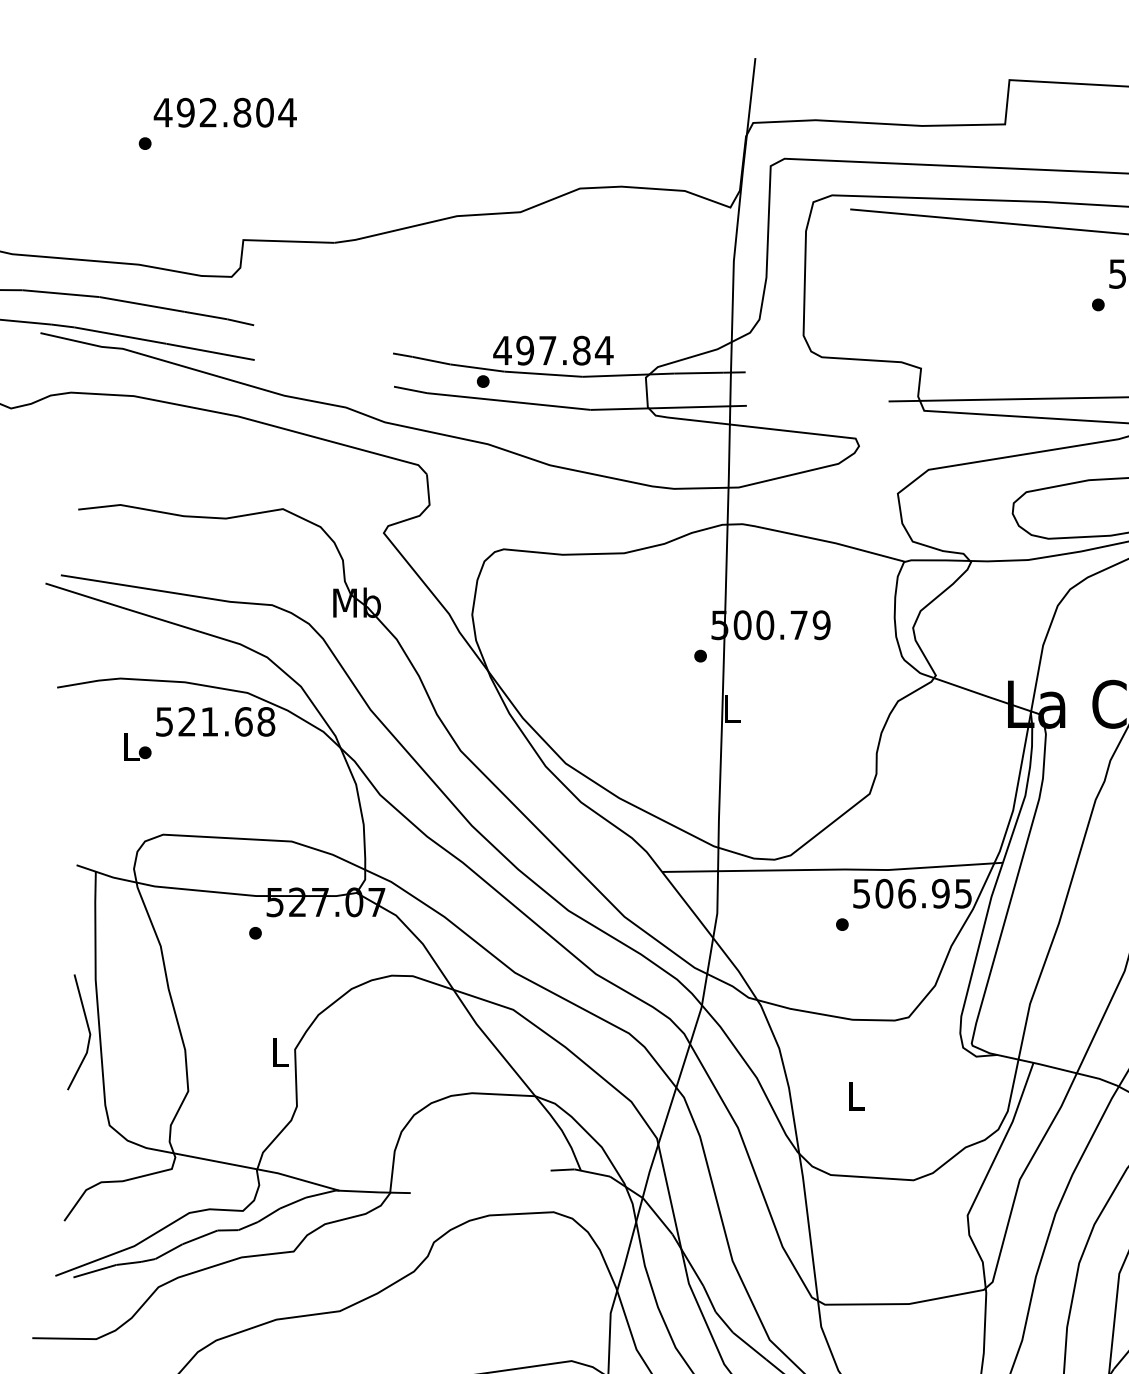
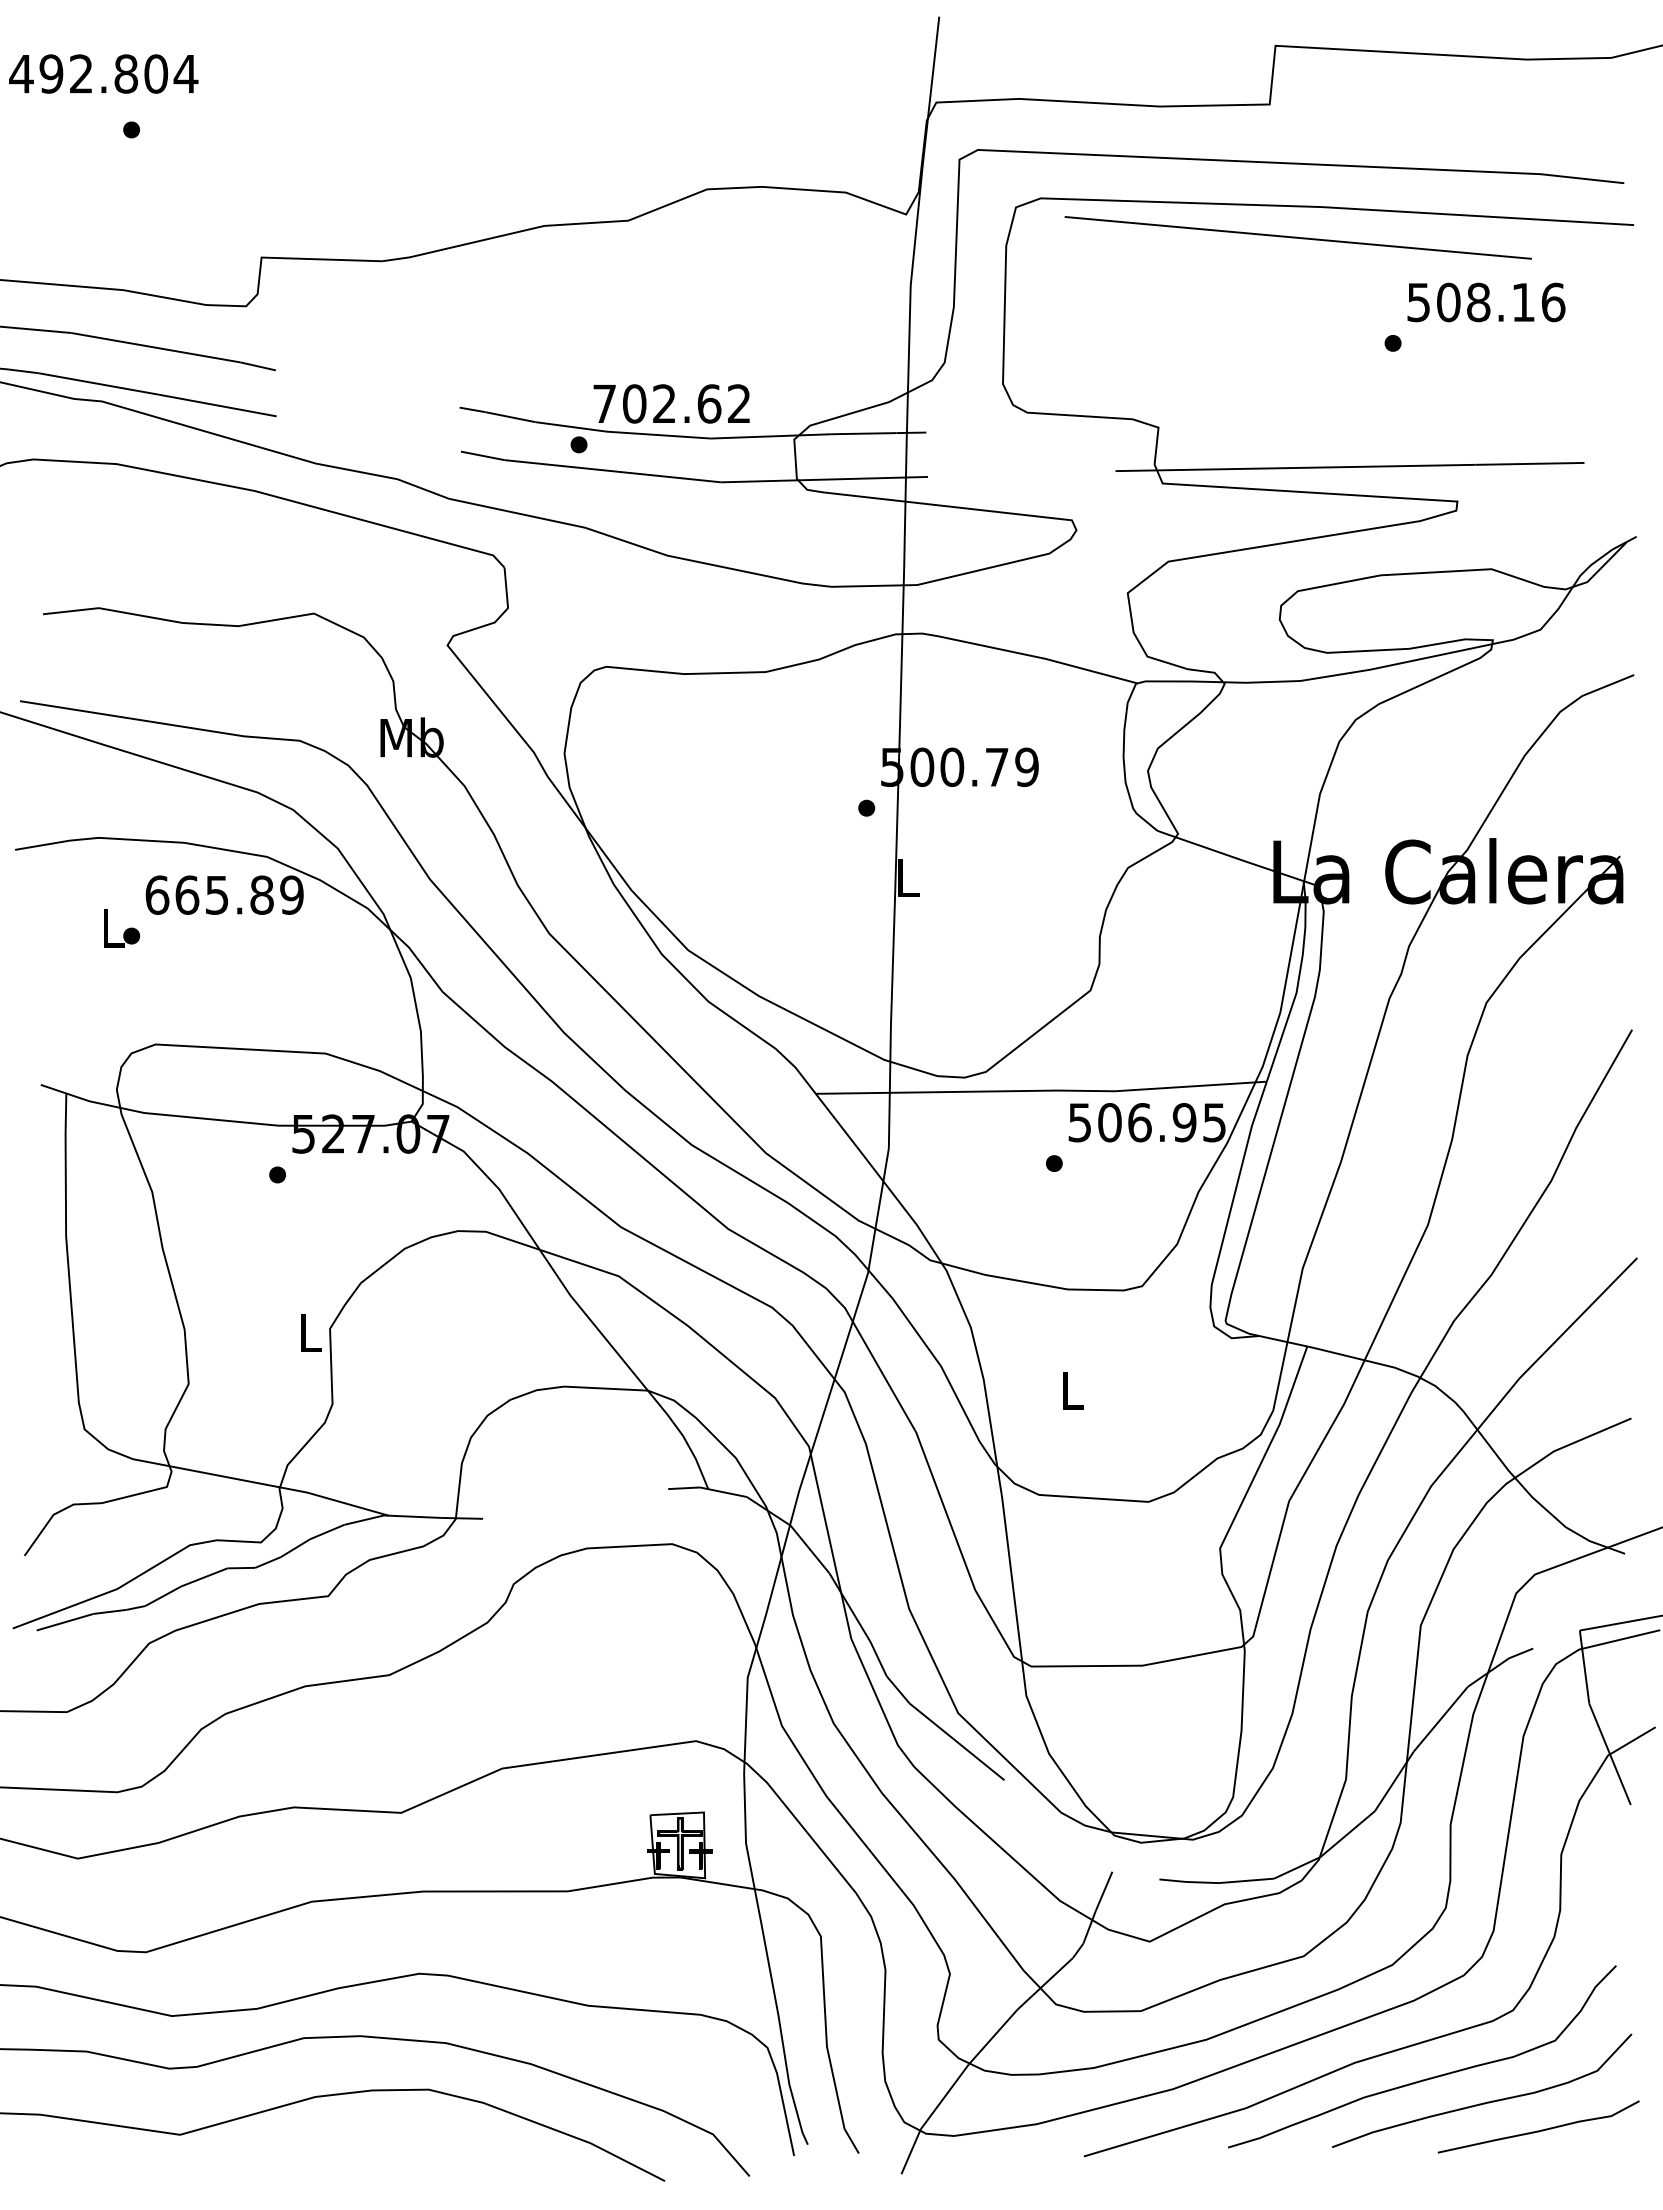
text: (225, 112) -> (103, 73), moved
text: (553, 350) -> (671, 403), 497.84 -> 702.62
text: (215, 721) -> (224, 894), 521.68 -> 665.89
line: (87, 1028) -> (55, 1300), removed

